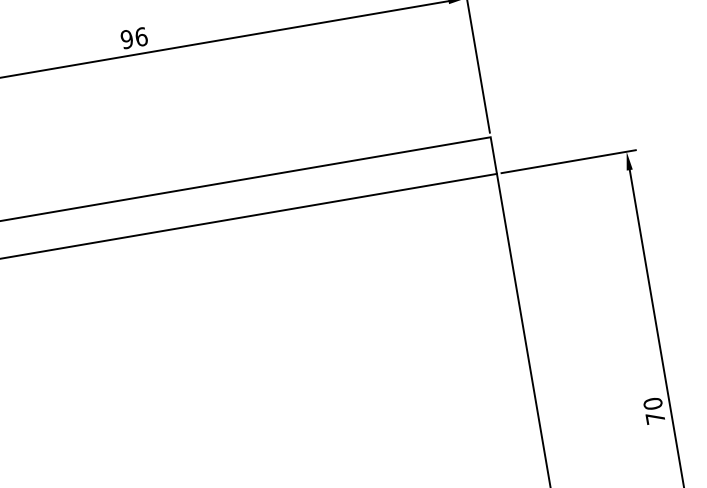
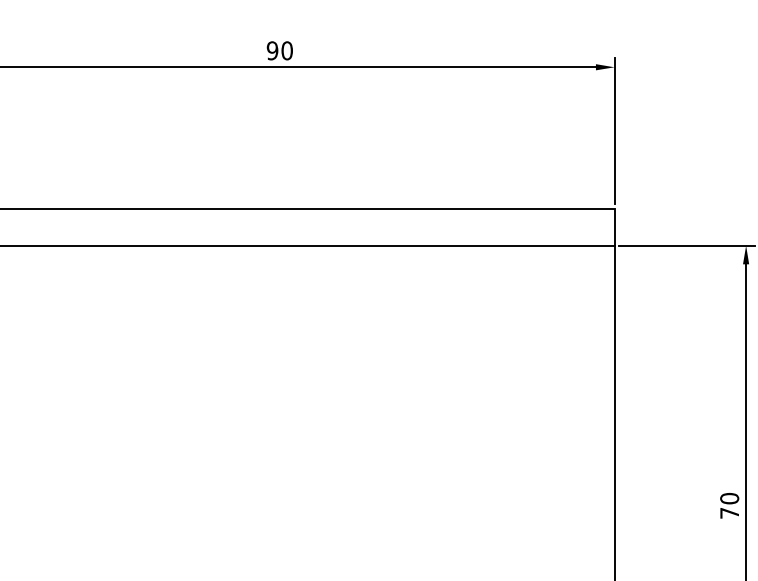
text: (141, 36) -> (287, 50), 96 -> 90

